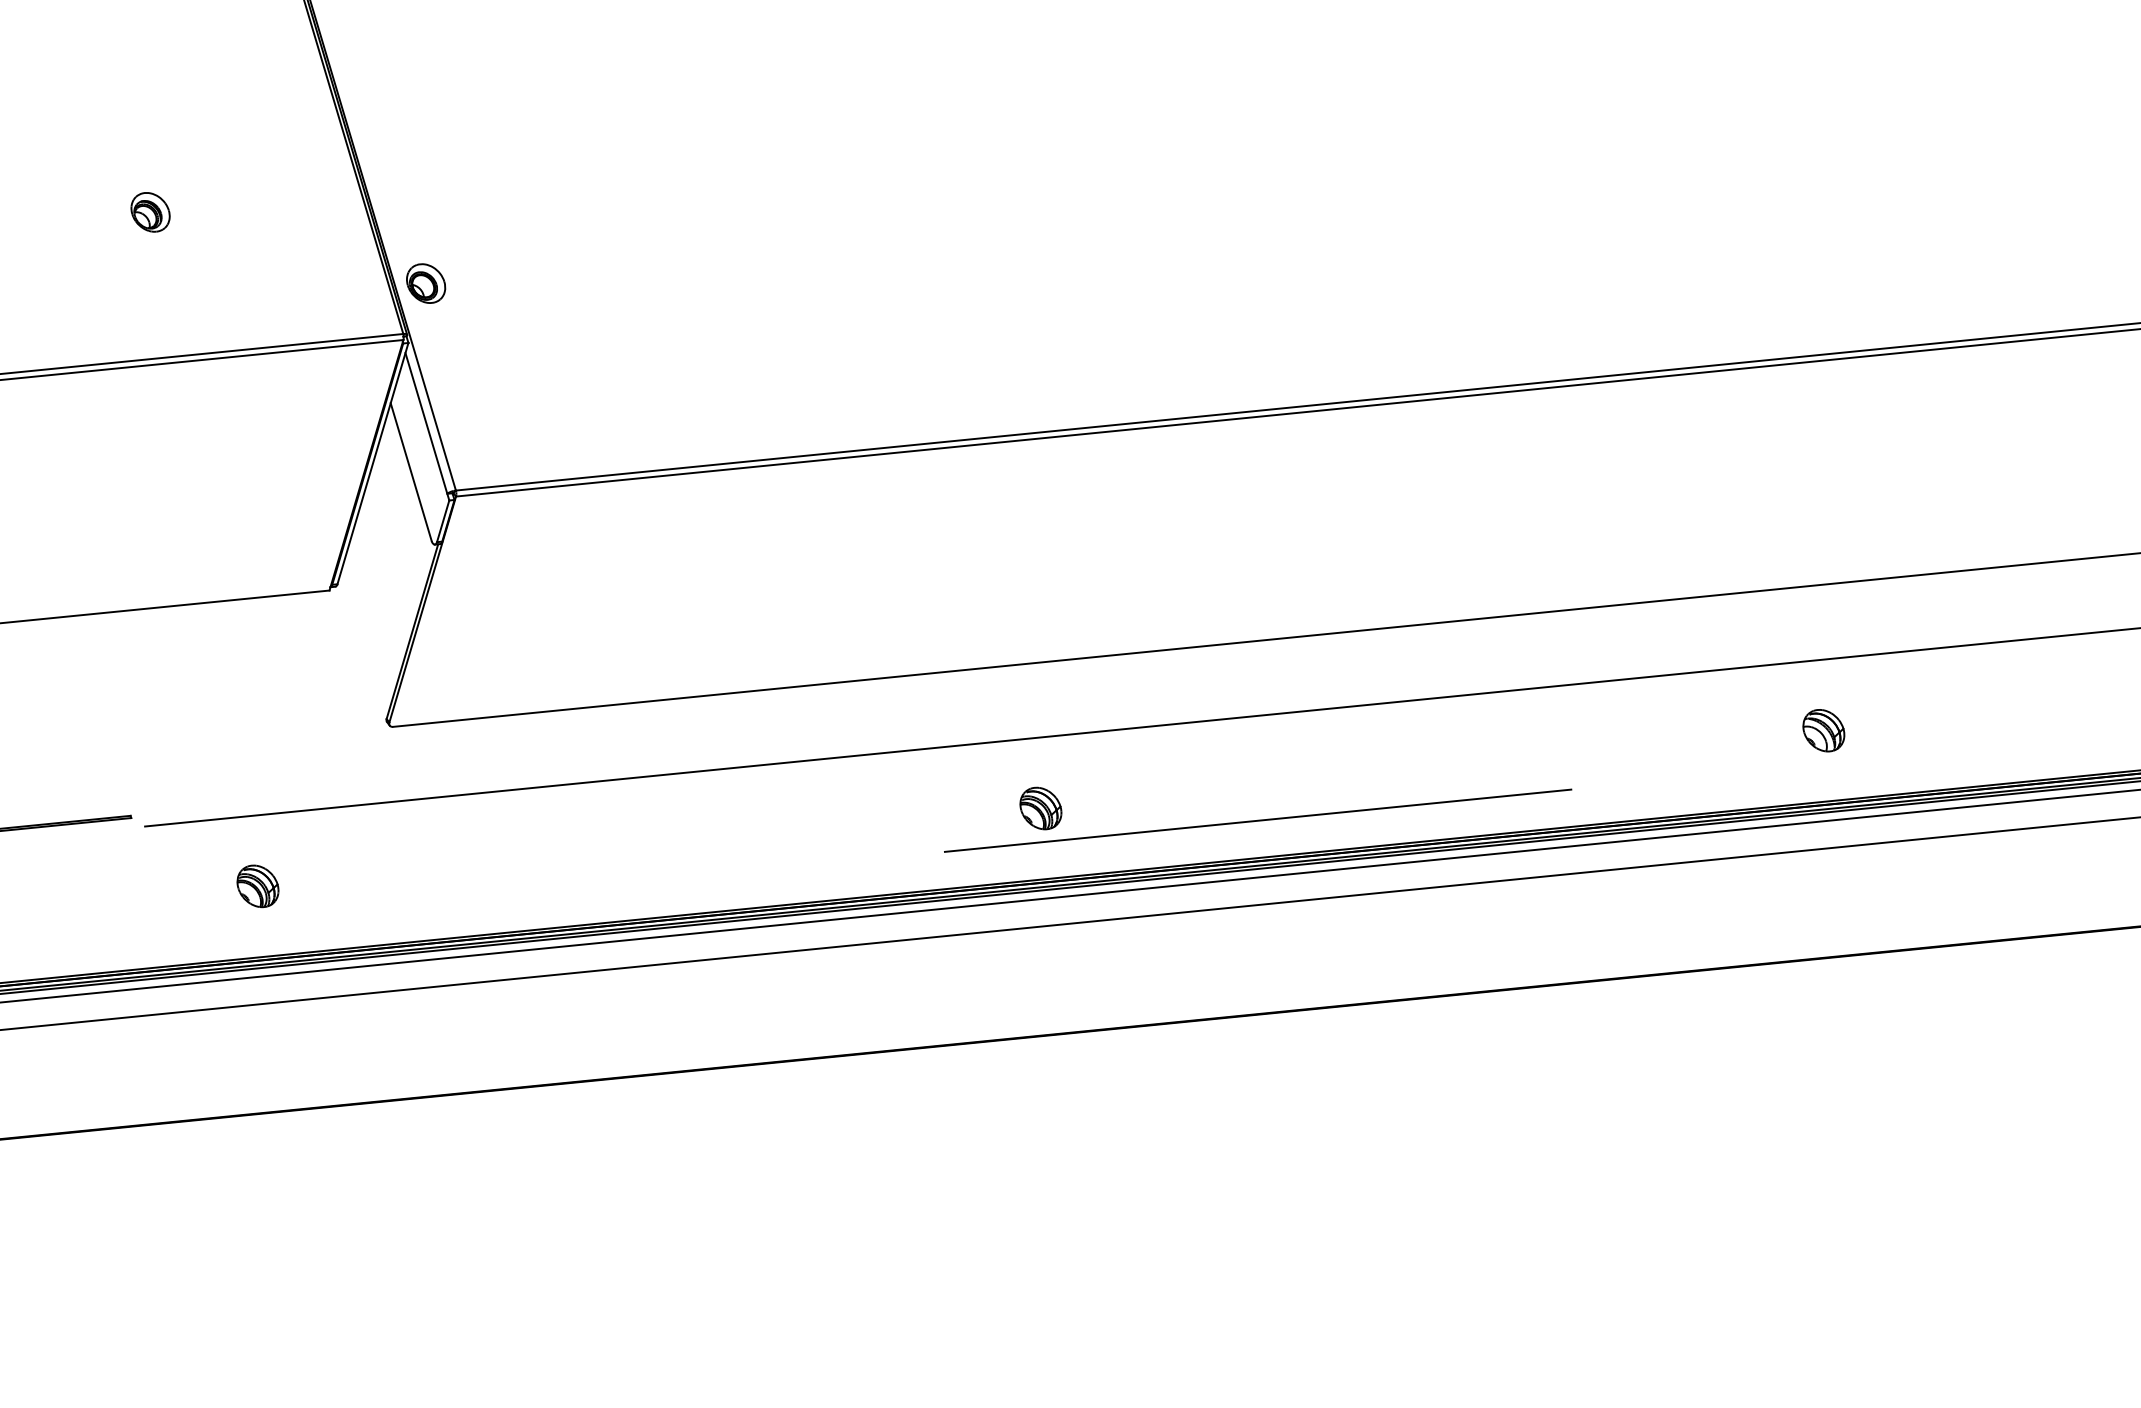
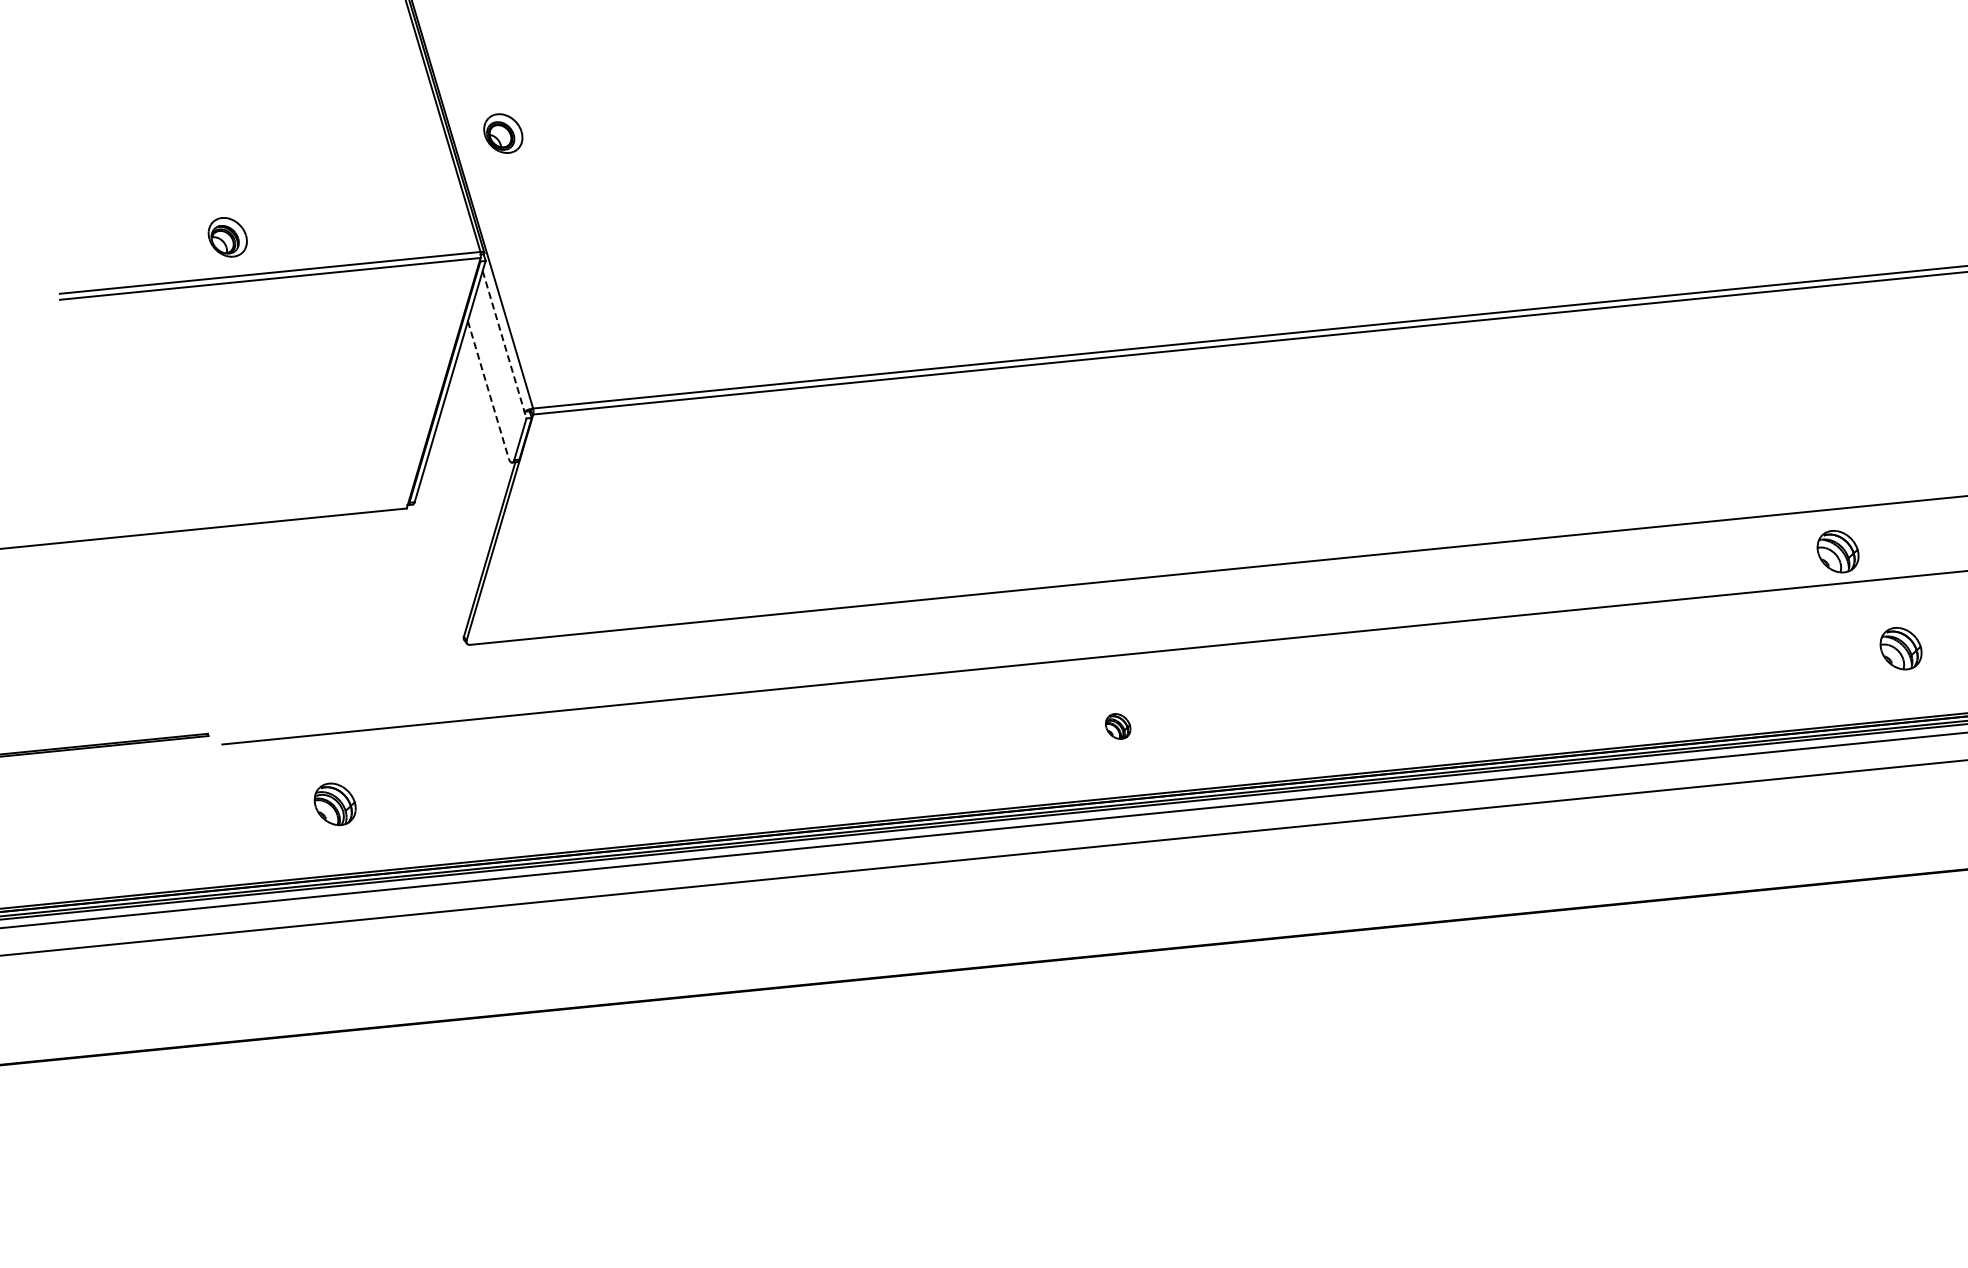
part: (150, 212) -> (227, 237), moved
part: (426, 283) -> (503, 133), moved
line: (427, 426) -> (504, 344), solid -> dashed
line: (411, 472) -> (488, 390), solid -> dashed
part: (1760, 633) -> (1837, 551), added
part: (1040, 808) -> (1117, 726), size x0.6
line: (1257, 820) -> (1334, 738), removed

